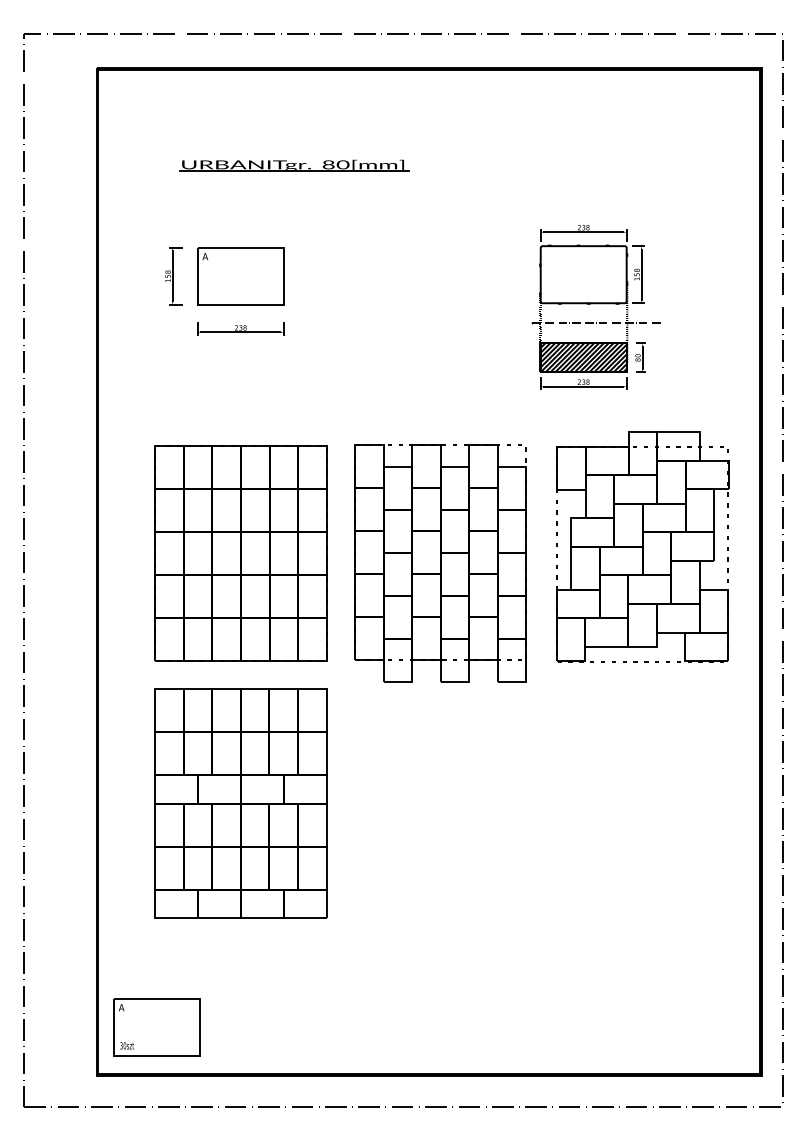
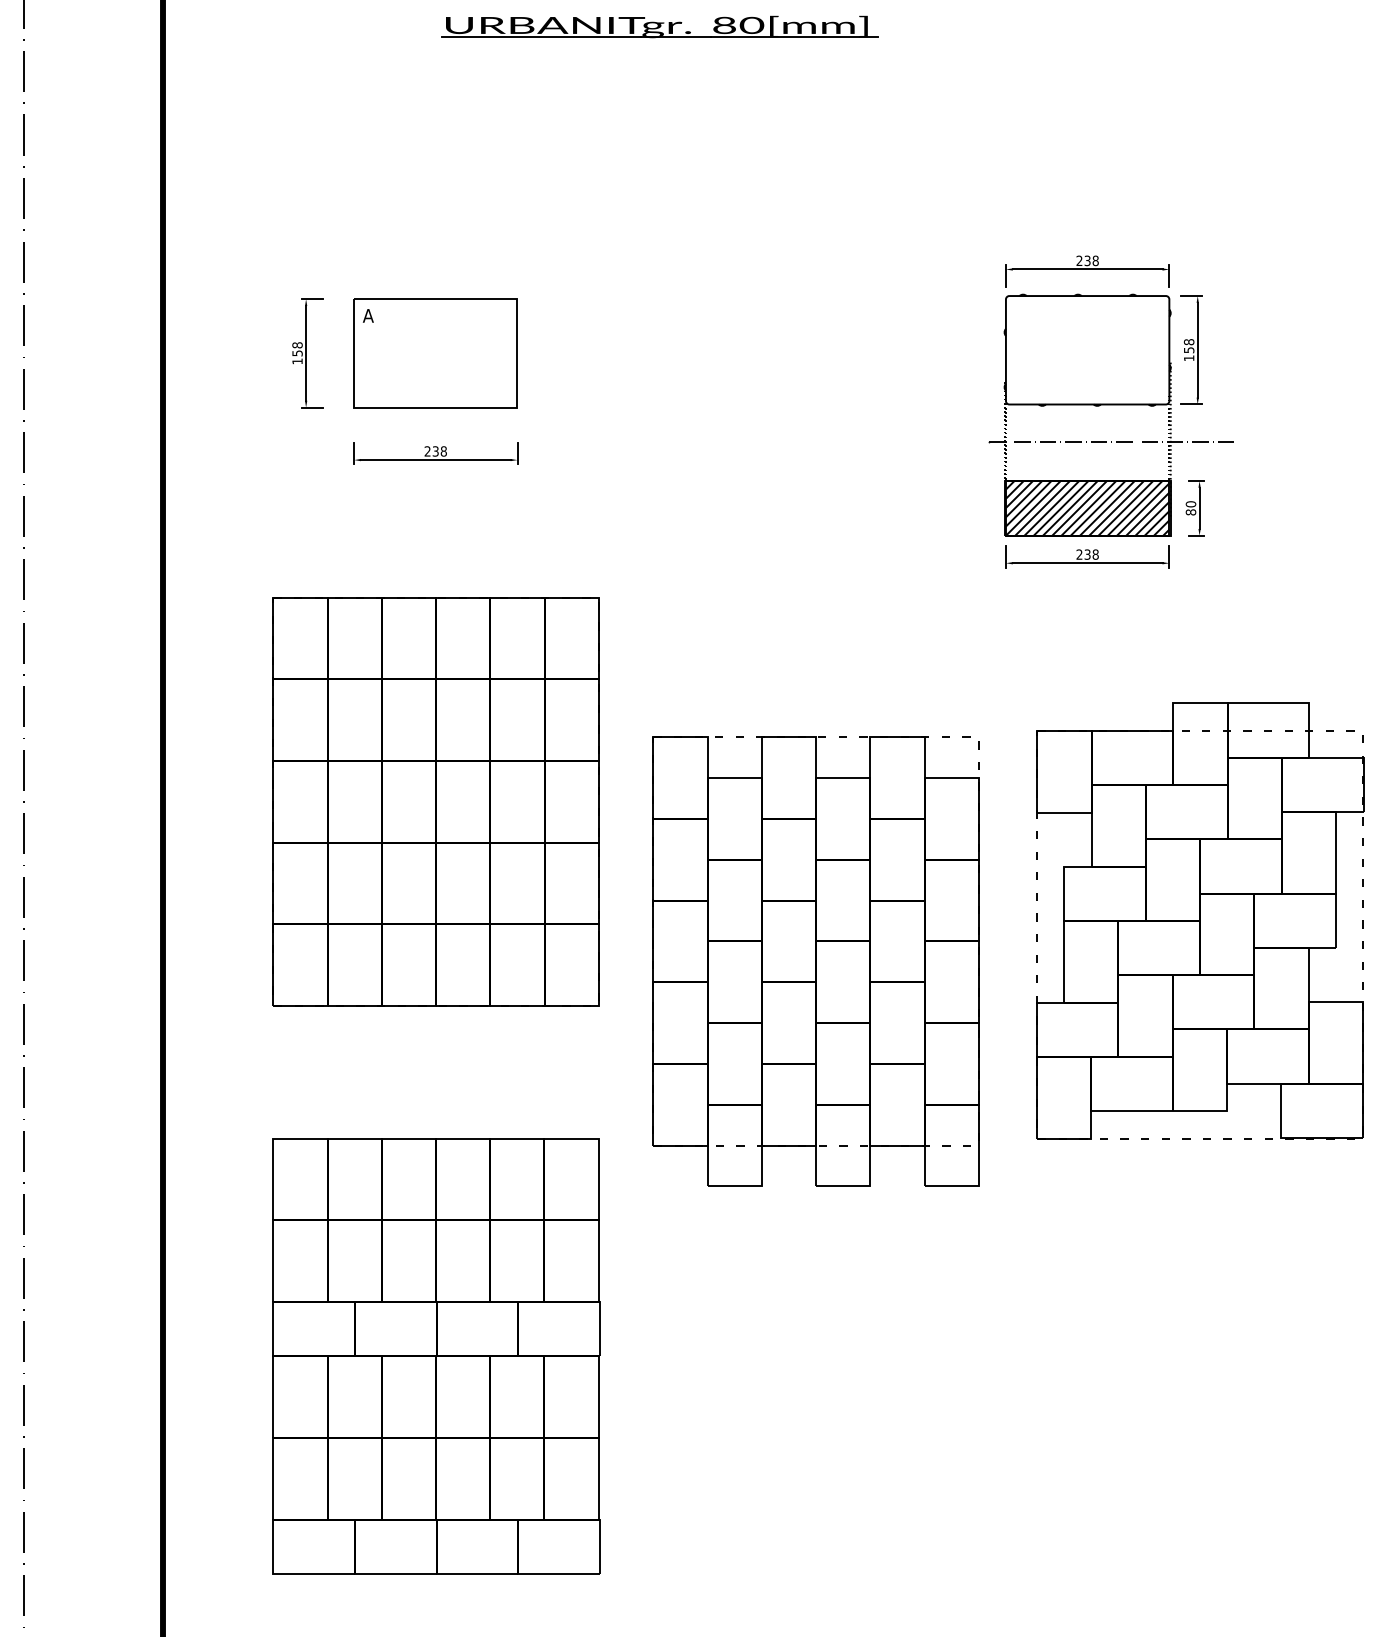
part: (294, 165) -> (659, 26), moved
part: (642, 546) -> (1199, 920), moved
part: (240, 553) -> (435, 802), moved
part: (440, 563) -> (815, 962), moved

